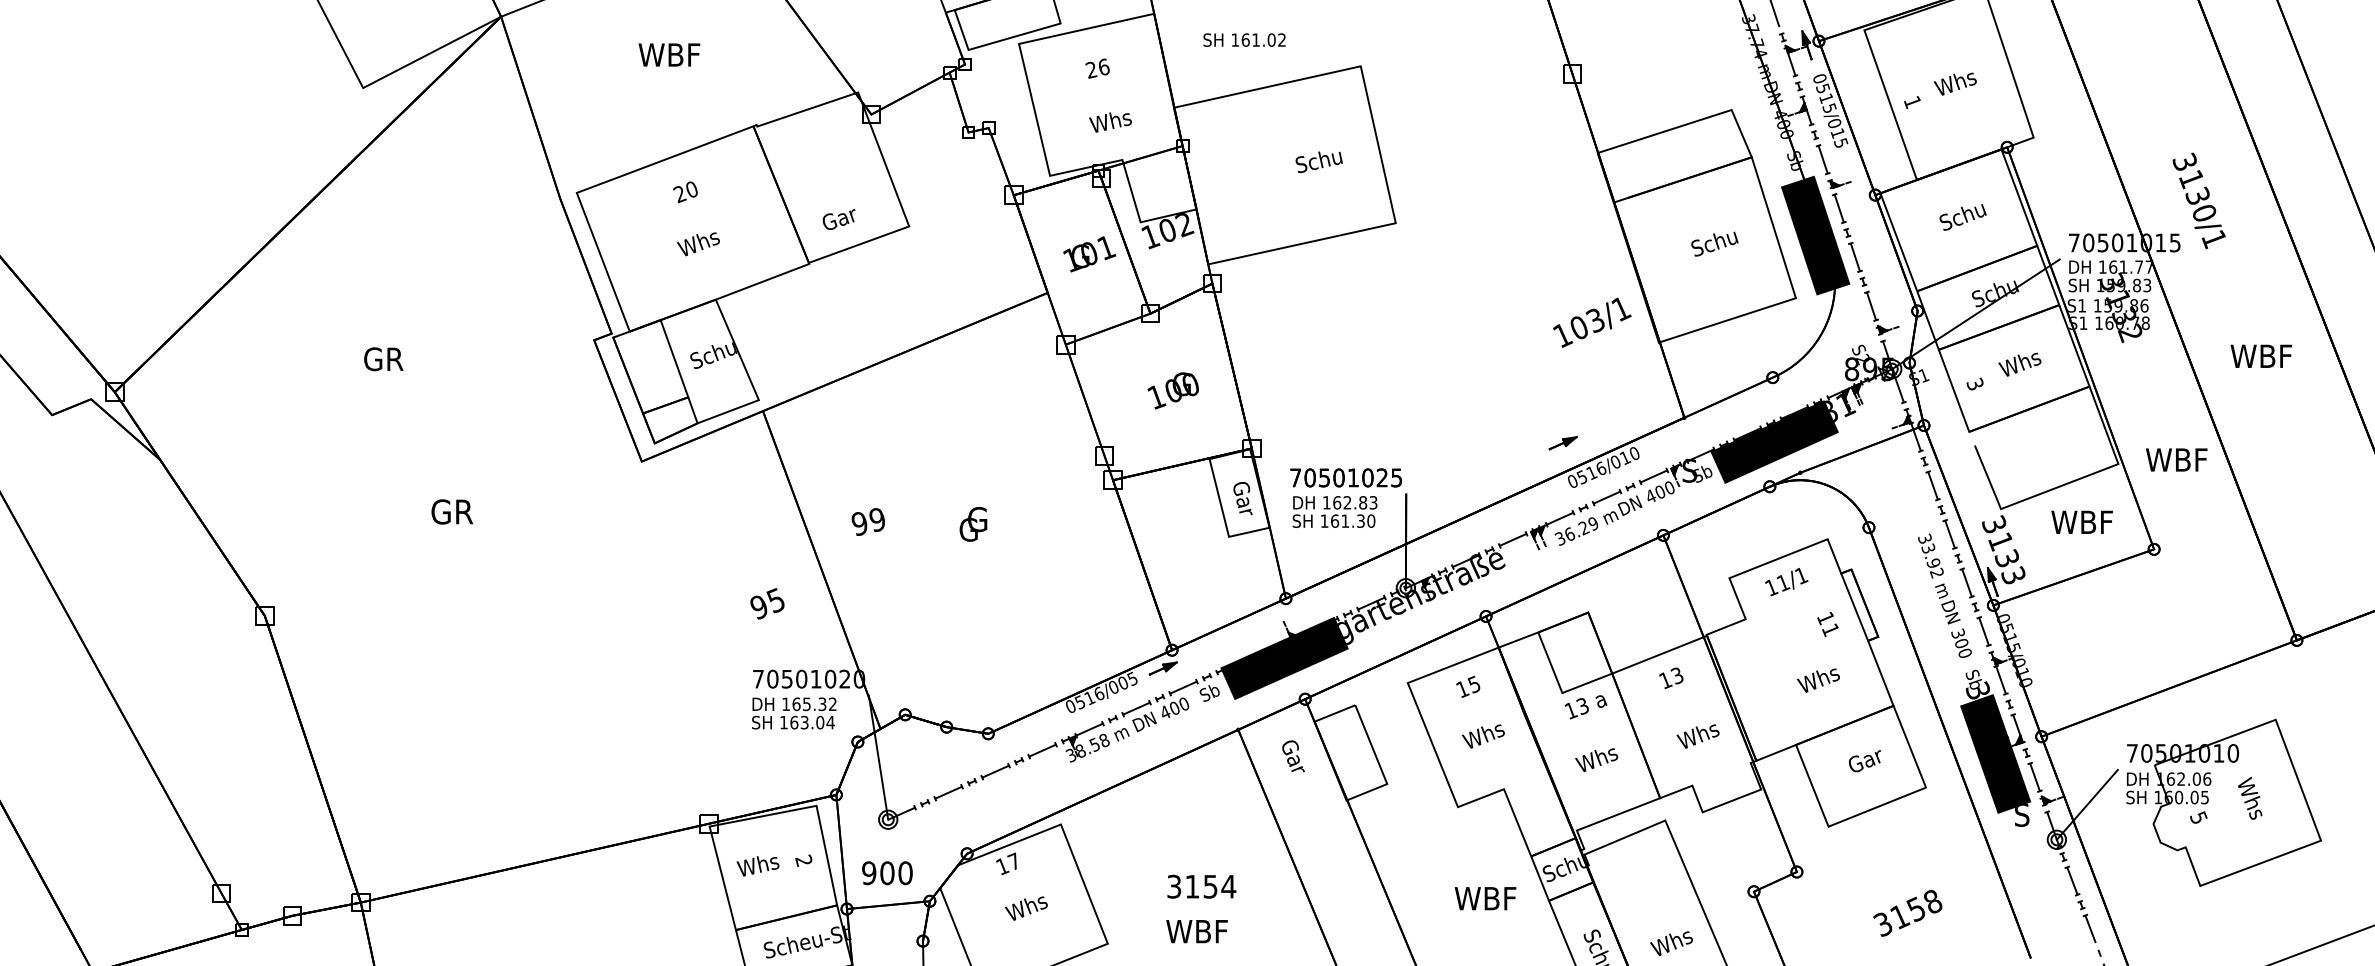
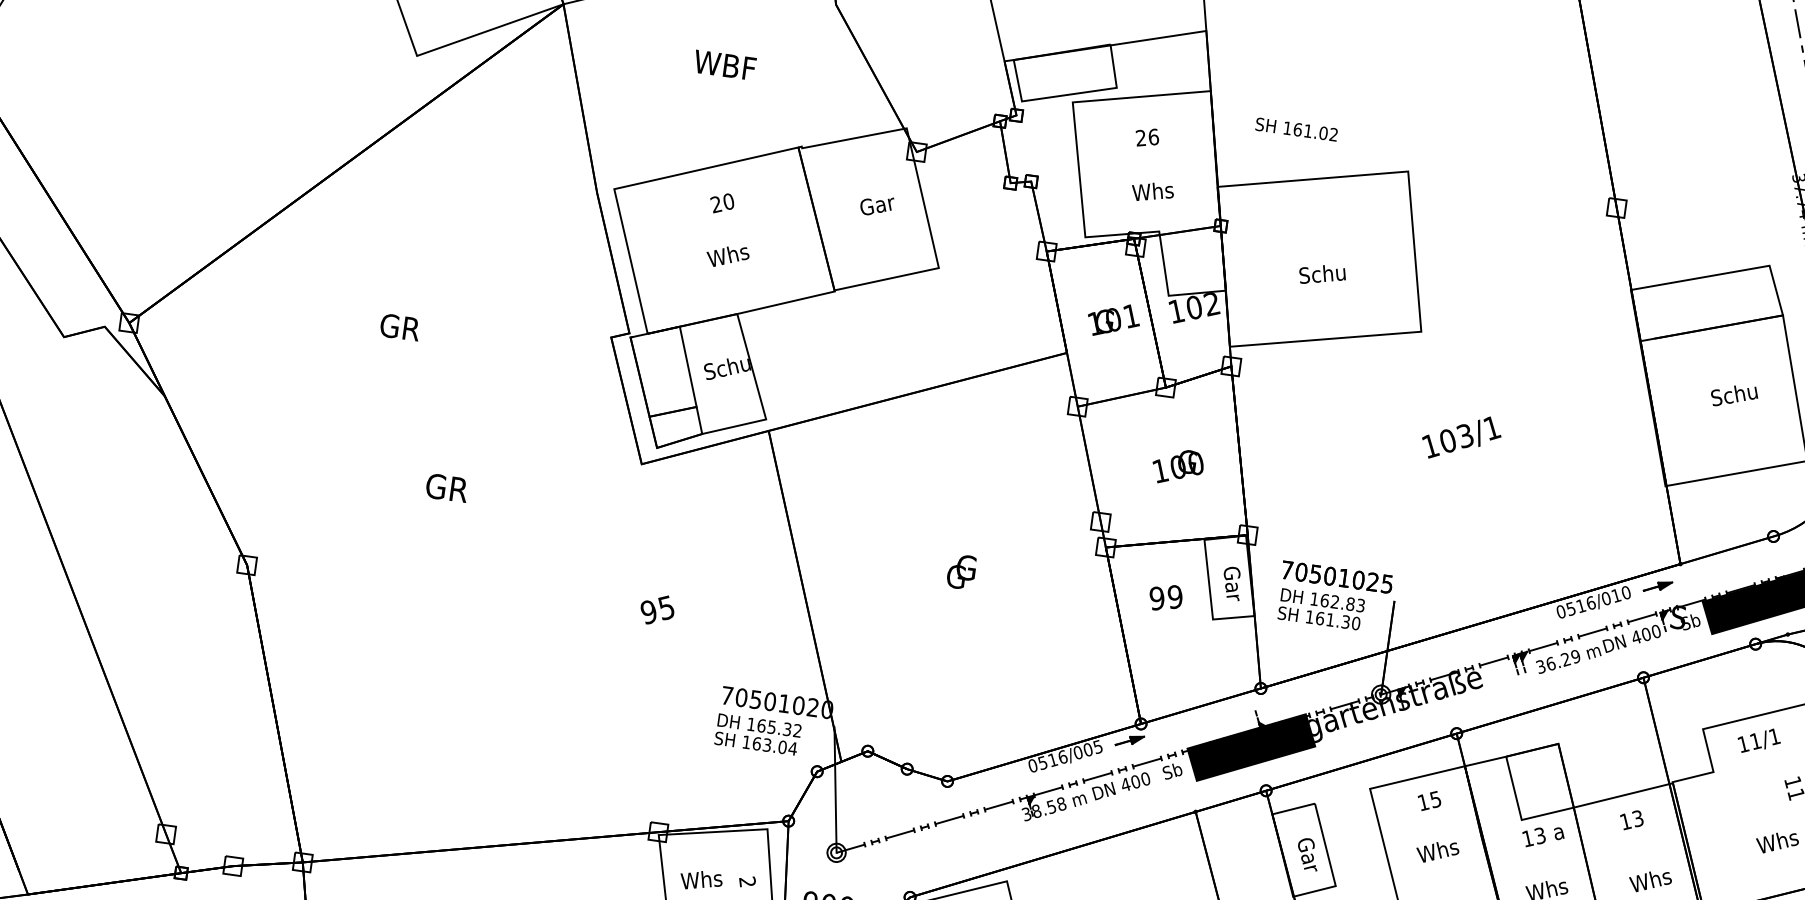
text: (1318, 161) -> (1321, 274), moved
text: (838, 219) -> (876, 205), moved
text: (1592, 322) -> (1461, 437), moved
part: (1562, 443) -> (1657, 586), moved
text: (867, 521) -> (1165, 597), moved
text: (767, 603) -> (657, 609), moved
text: (1293, 756) -> (1308, 854), moved

